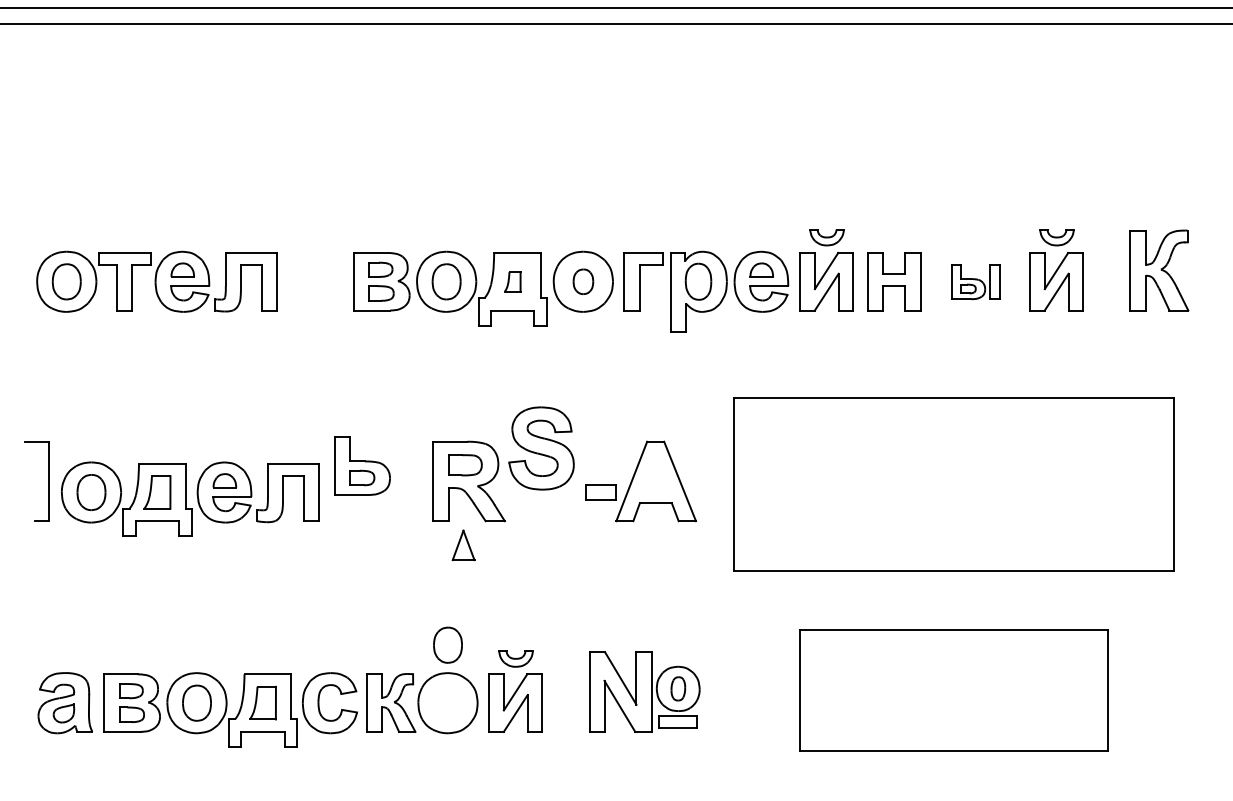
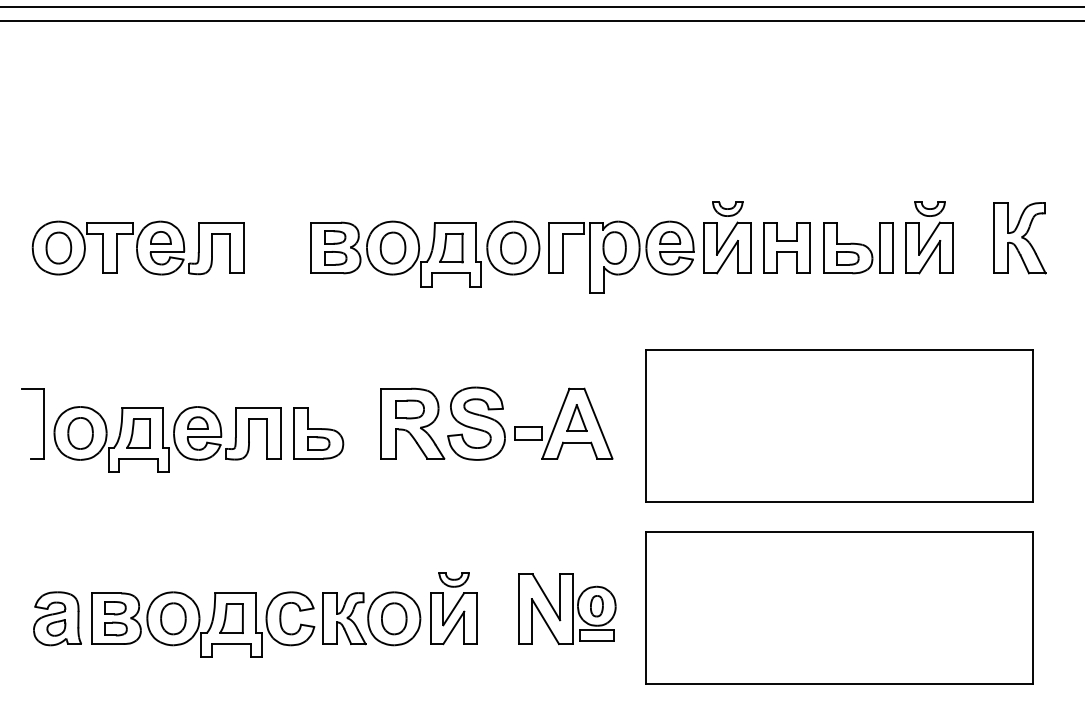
part: (513, 281) -> (451, 247), size x1.67
part: (583, 281) -> (513, 247), size x1.43
part: (975, 282) -> (858, 248), size x1.67
part: (541, 448) -> (476, 423), moved
part: (361, 466) -> (318, 433), moved
part: (463, 544) -> (576, 417), moved
part: (448, 644) -> (394, 618), moved
part: (954, 690) -> (839, 607), size x1.43

